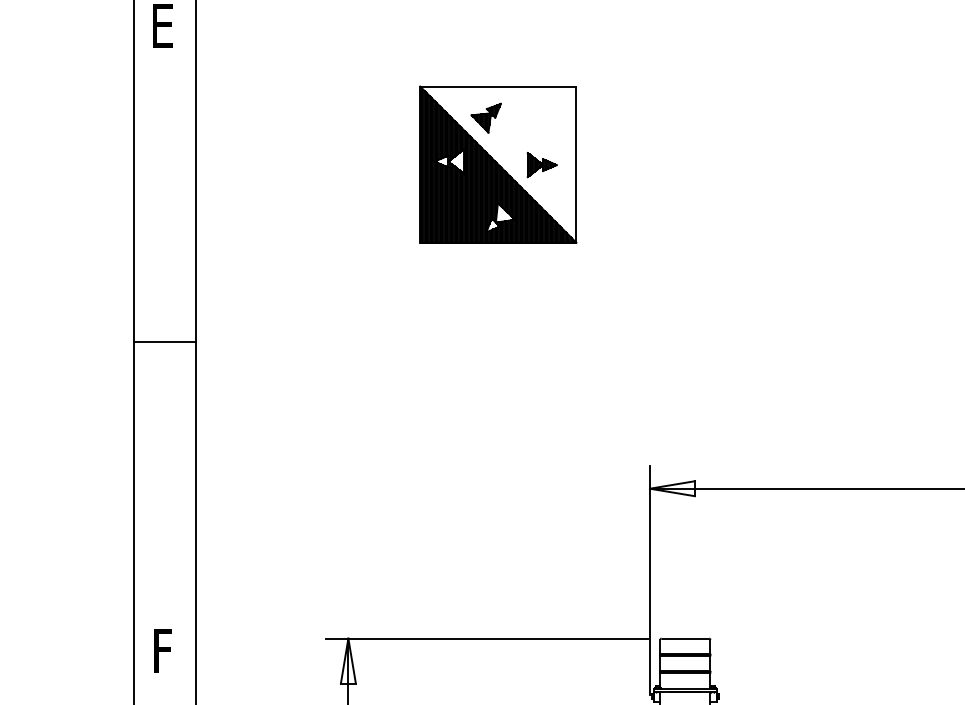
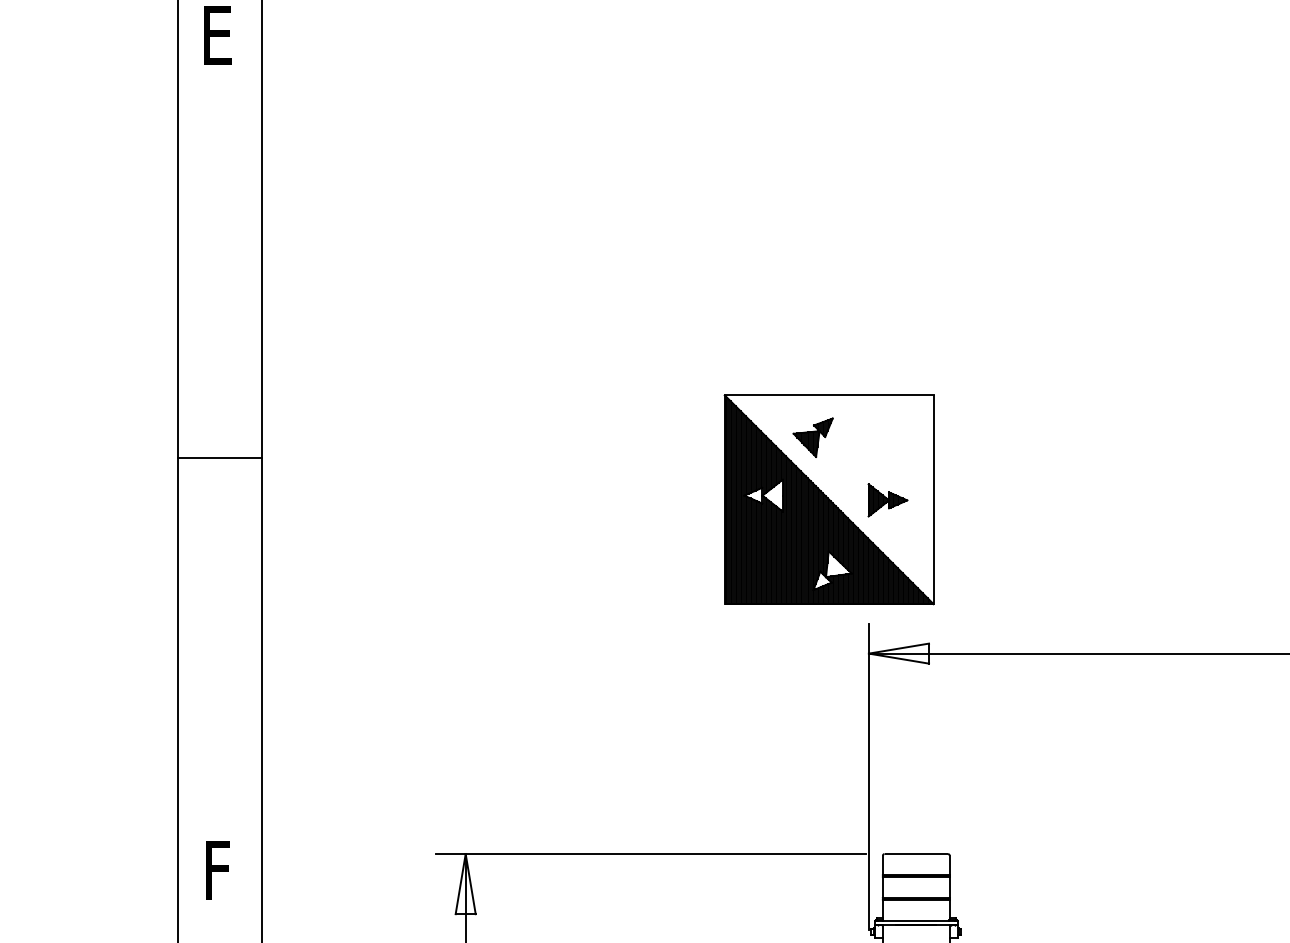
part: (498, 164) -> (829, 499), moved

